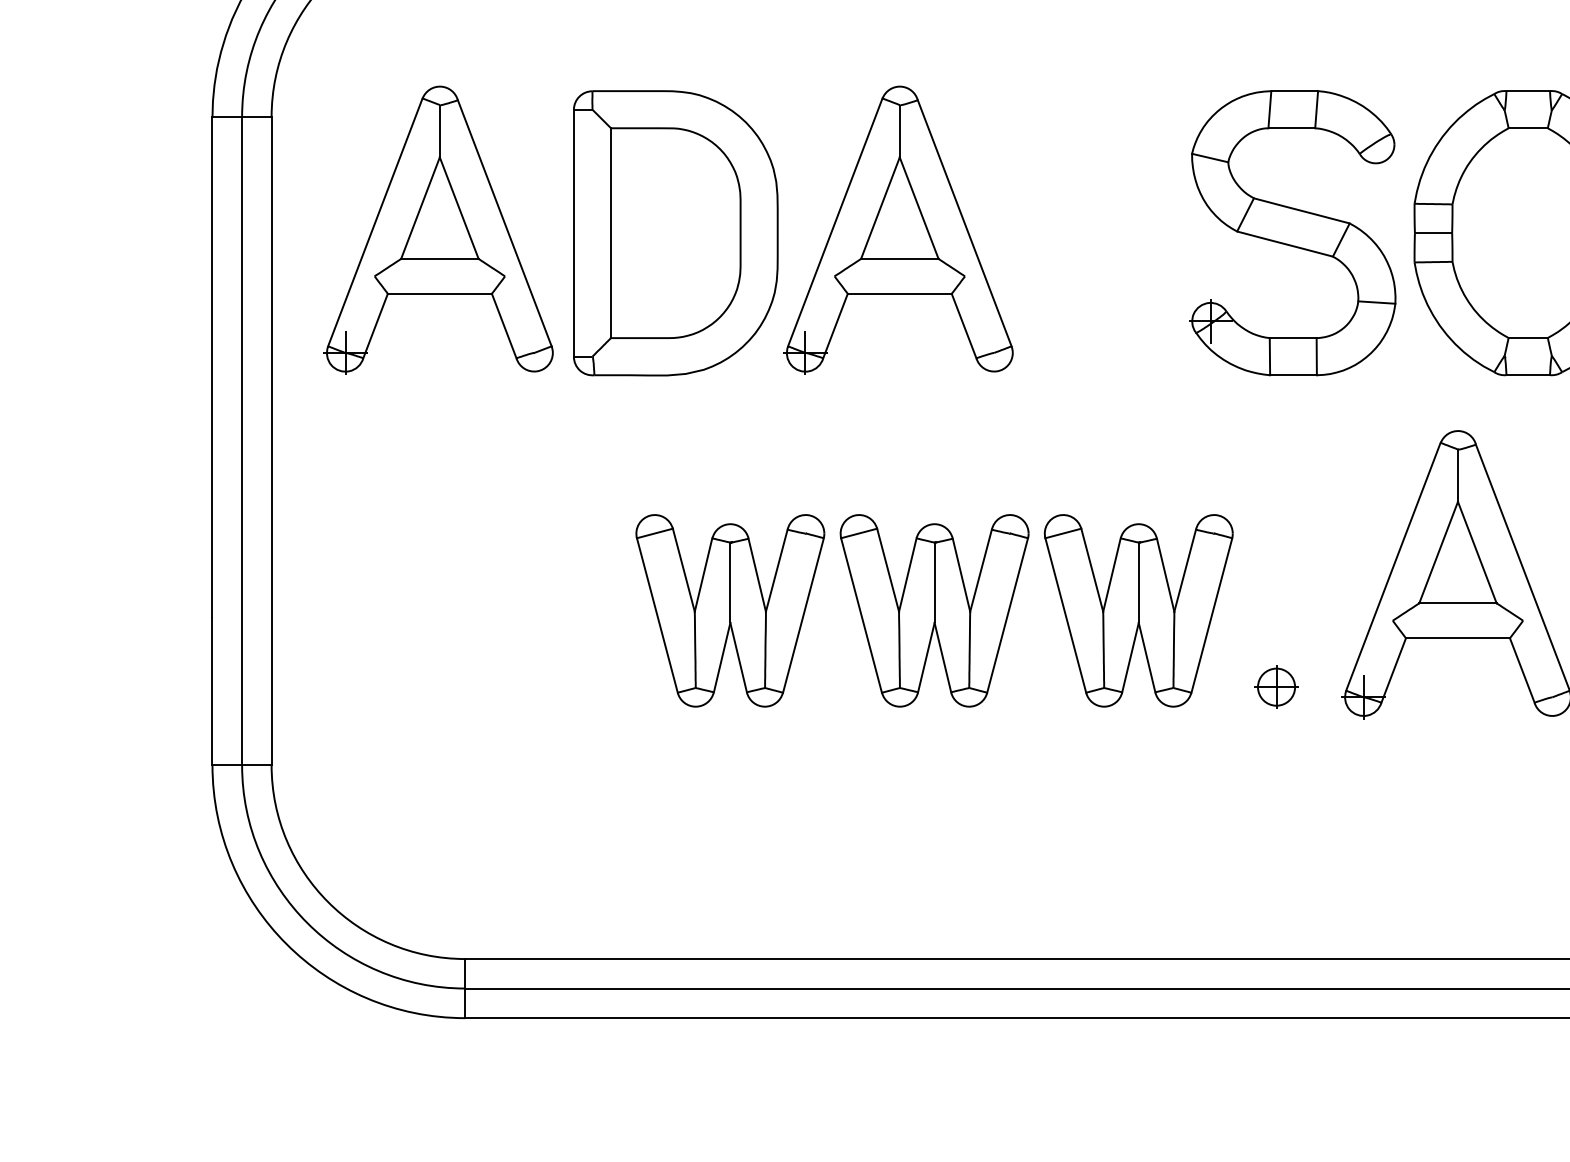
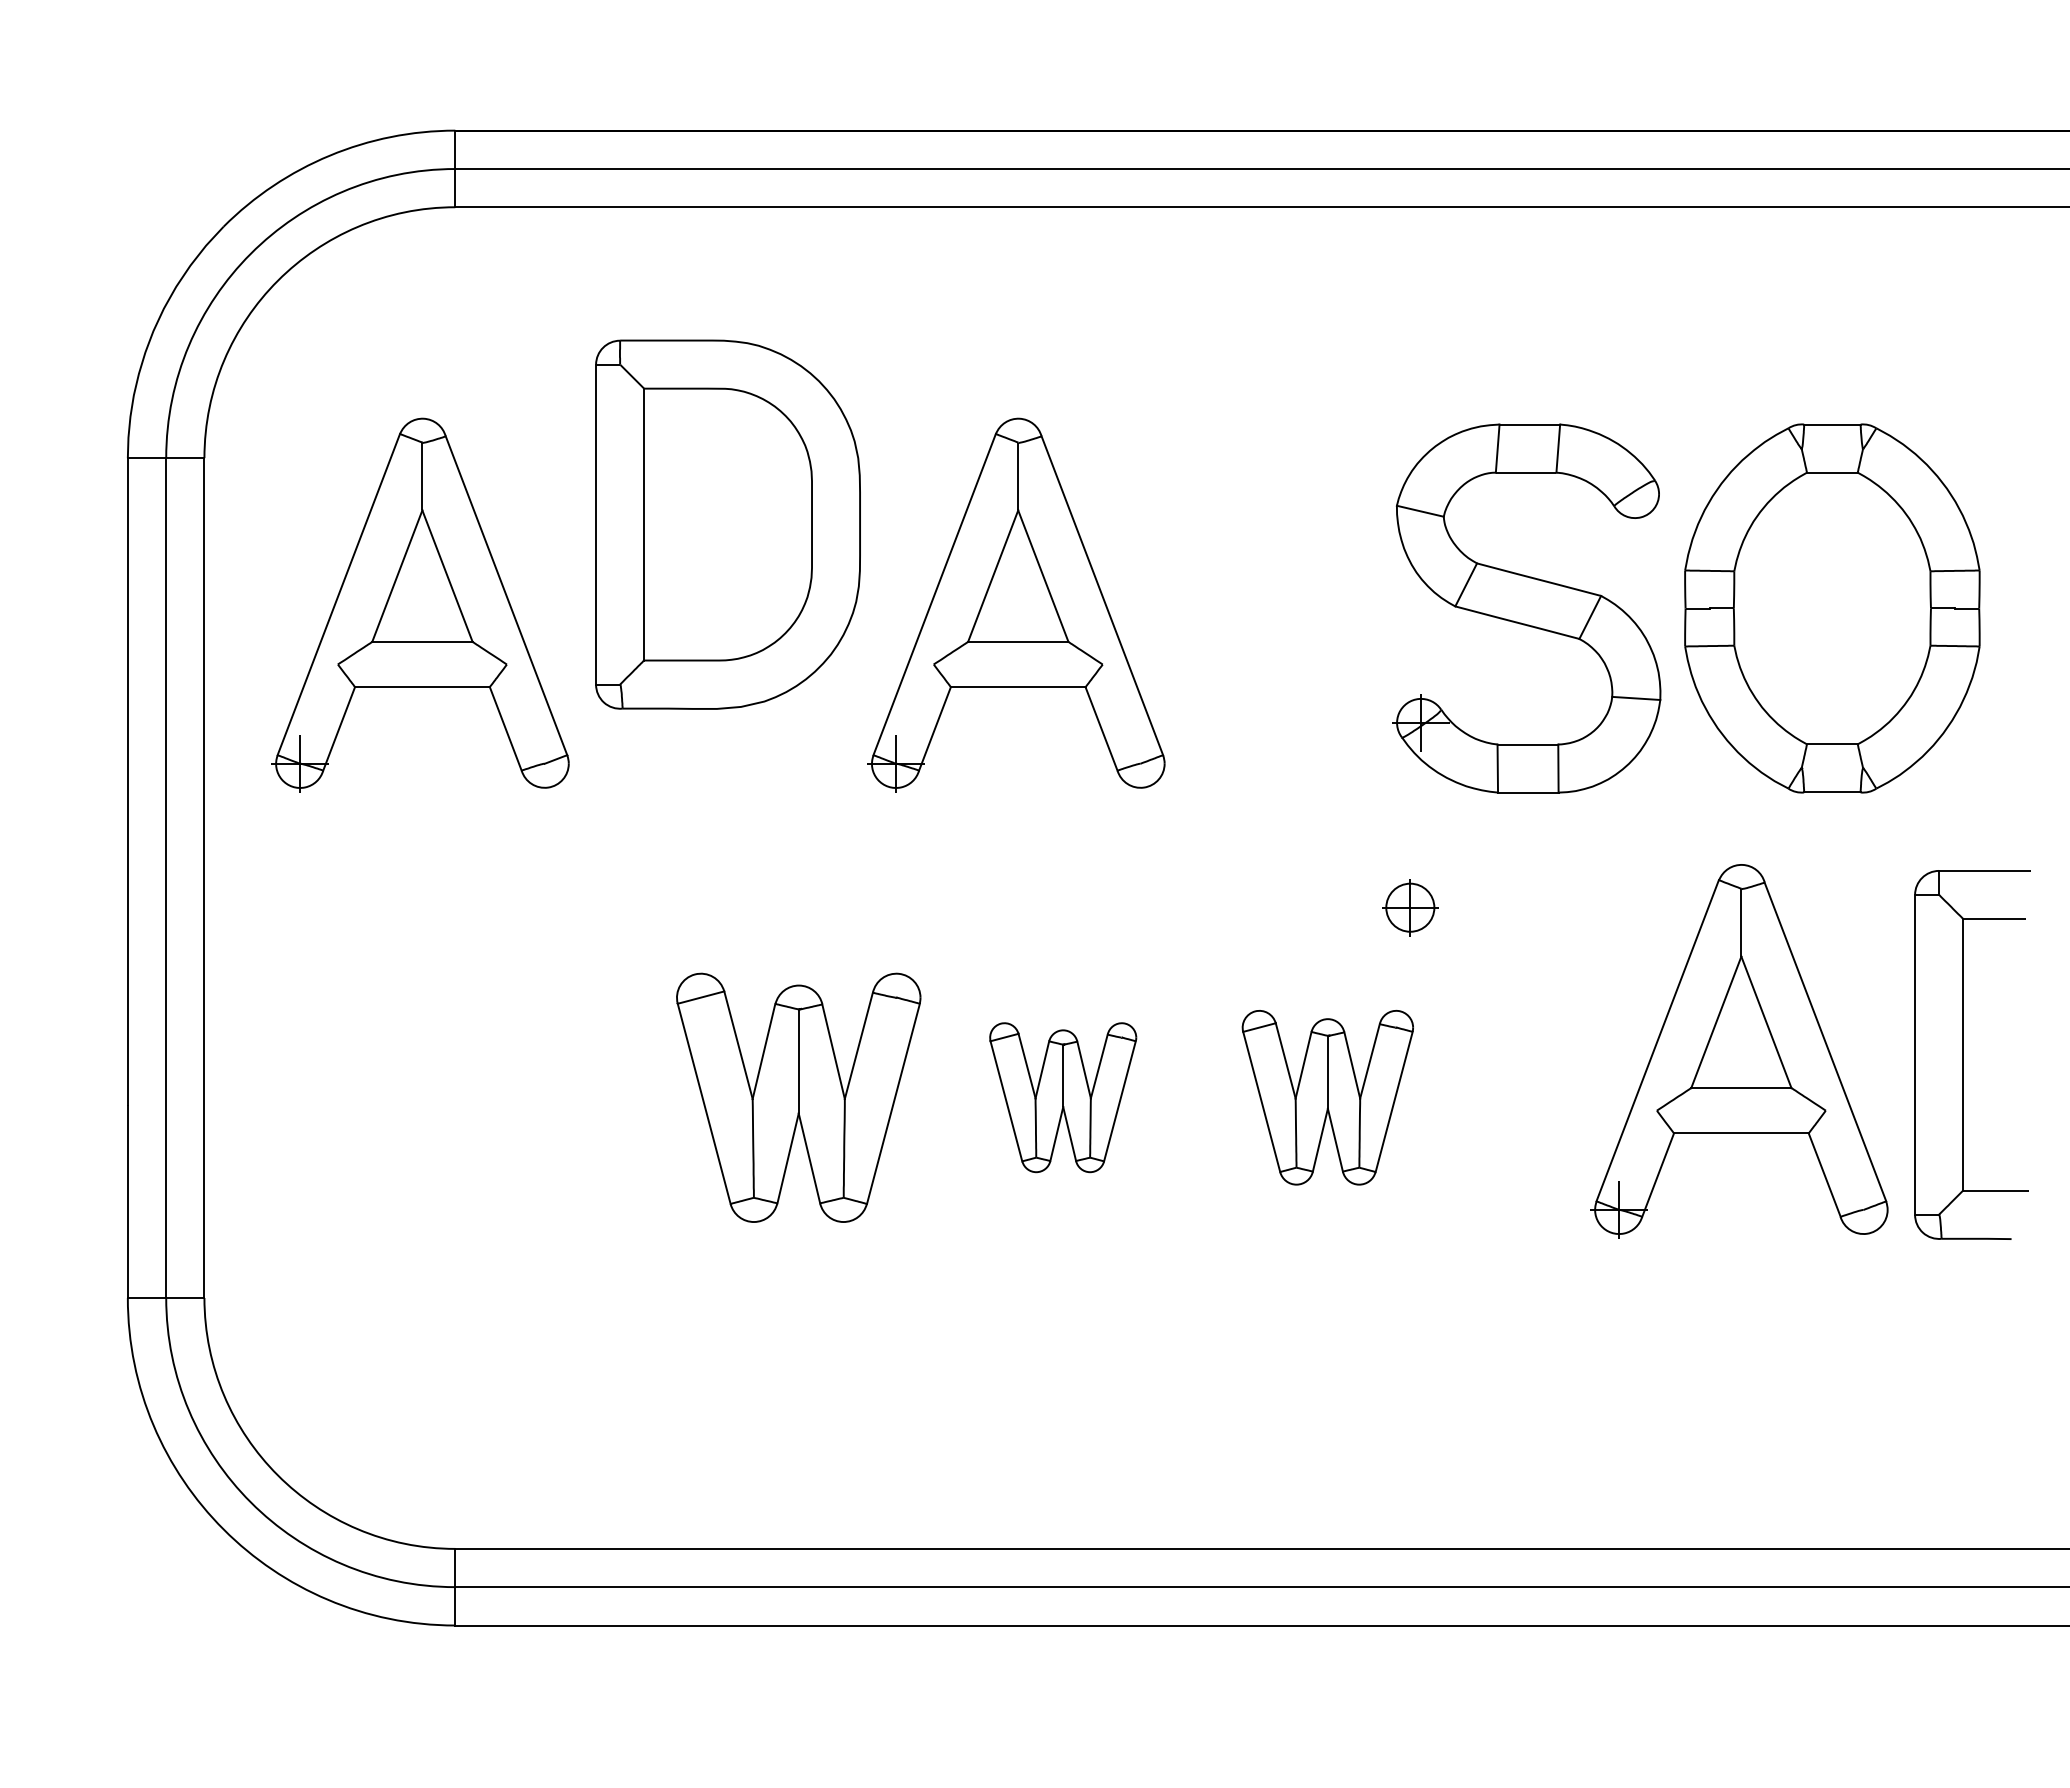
part: (675, 233) -> (727, 524), moved
part: (933, 610) -> (1062, 1097), size x0.6
part: (1138, 610) -> (1327, 1097), size x0.7
part: (1276, 687) -> (1410, 907), moved

